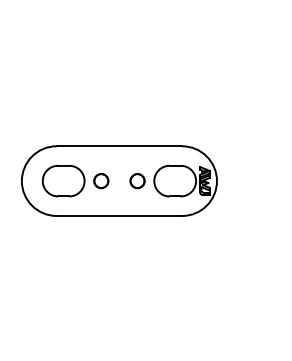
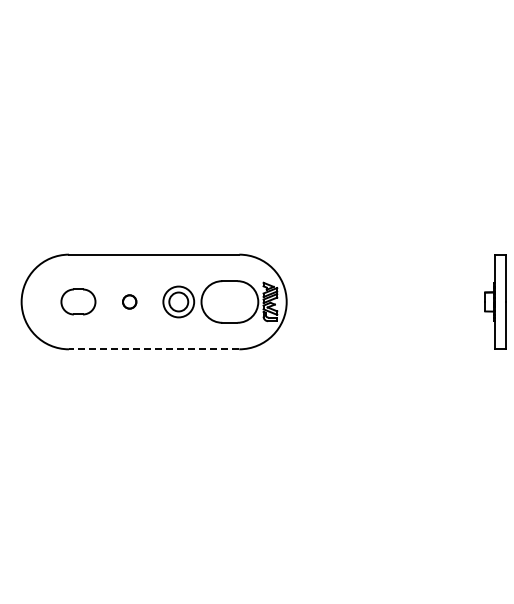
part: (63, 180) -> (78, 301), size x0.6
circle: (101, 180) -> (129, 301), size x0.7
circle: (137, 180) -> (178, 301), size x1.6
line: (118, 216) -> (153, 349), solid -> dashed

